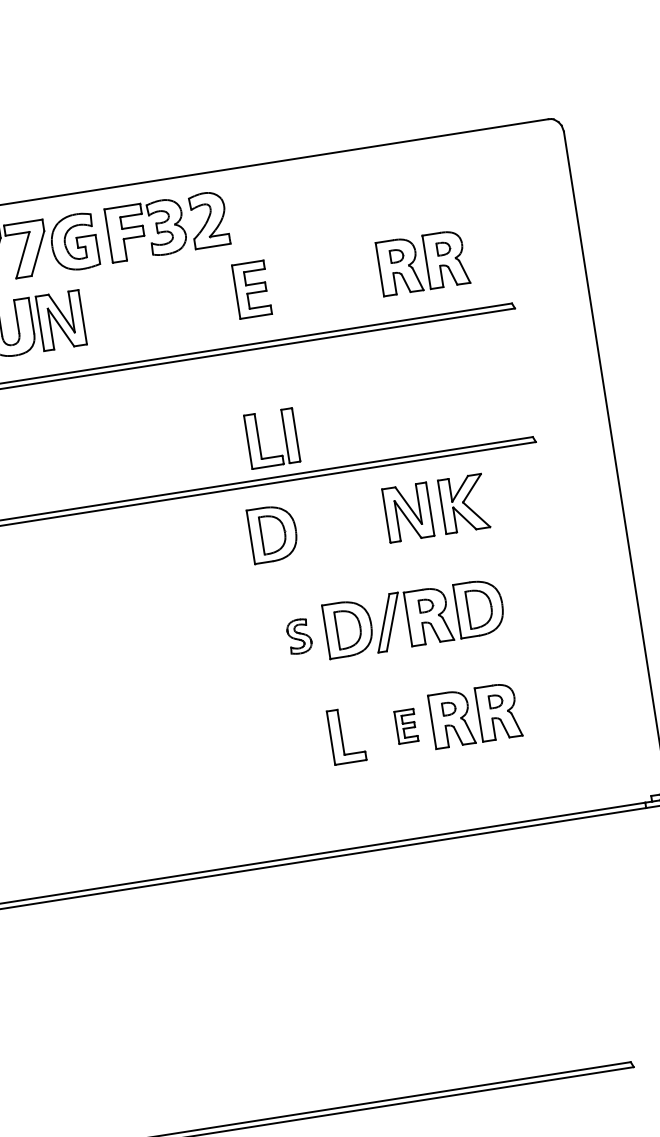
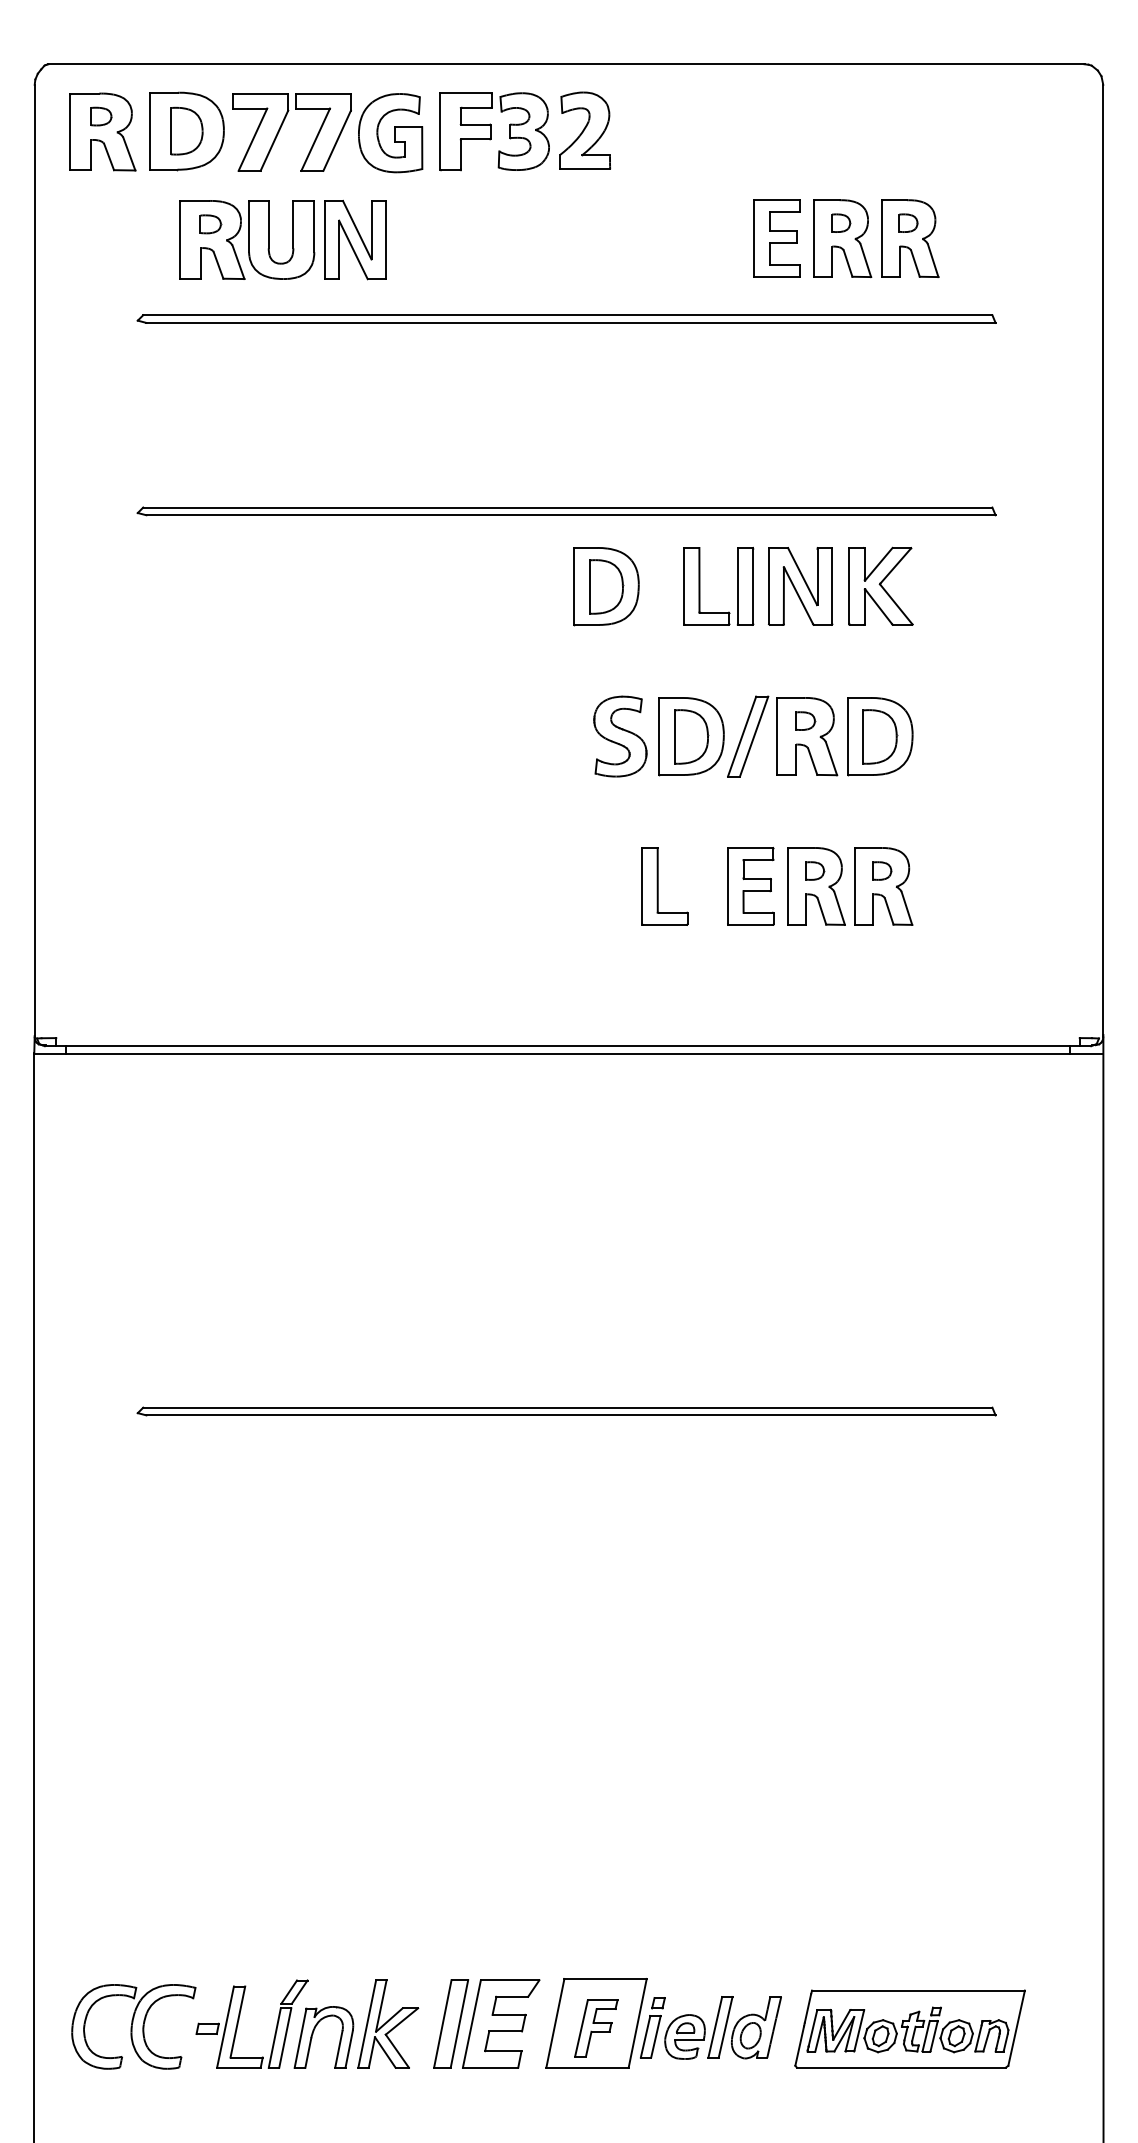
part: (251, 289) -> (776, 238), moved
part: (259, 440) -> (700, 586), moved
part: (299, 636) -> (620, 736), size x1.67
part: (406, 726) -> (750, 886), size x1.67

